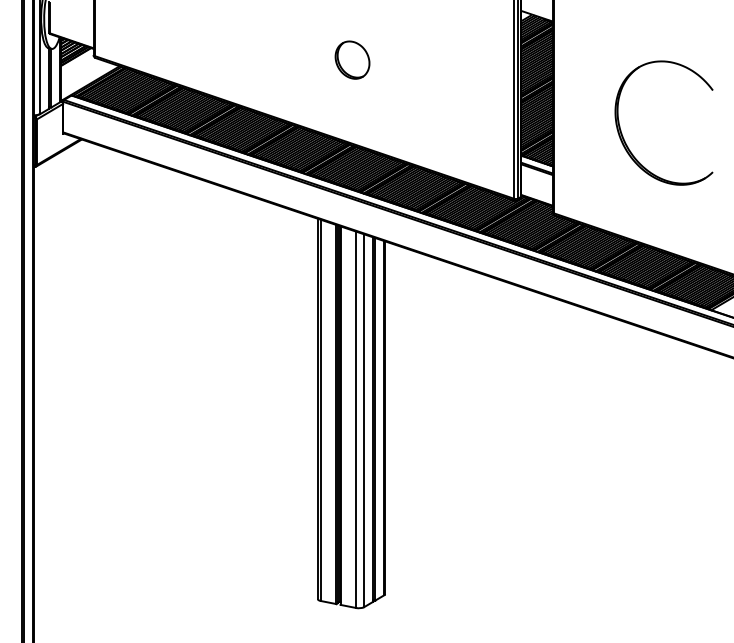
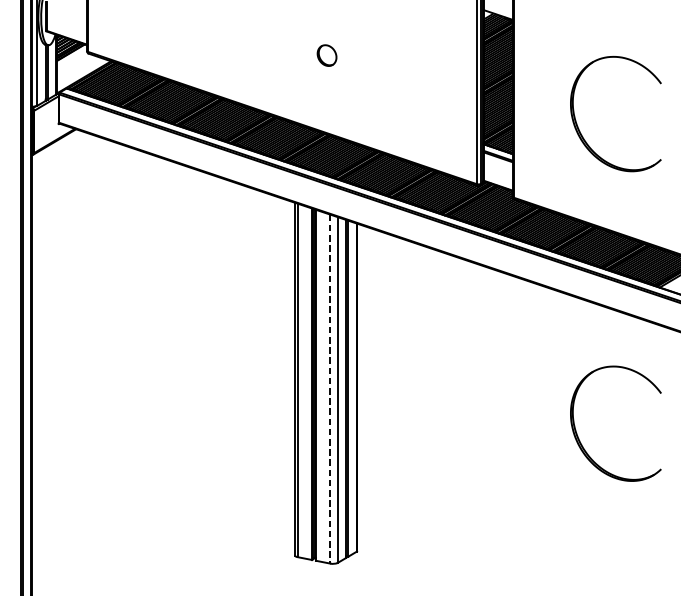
part: (352, 59) -> (327, 55), size x0.6
line: (356, 420) -> (330, 389), solid -> dashed
part: (624, 472) -> (579, 438), added

